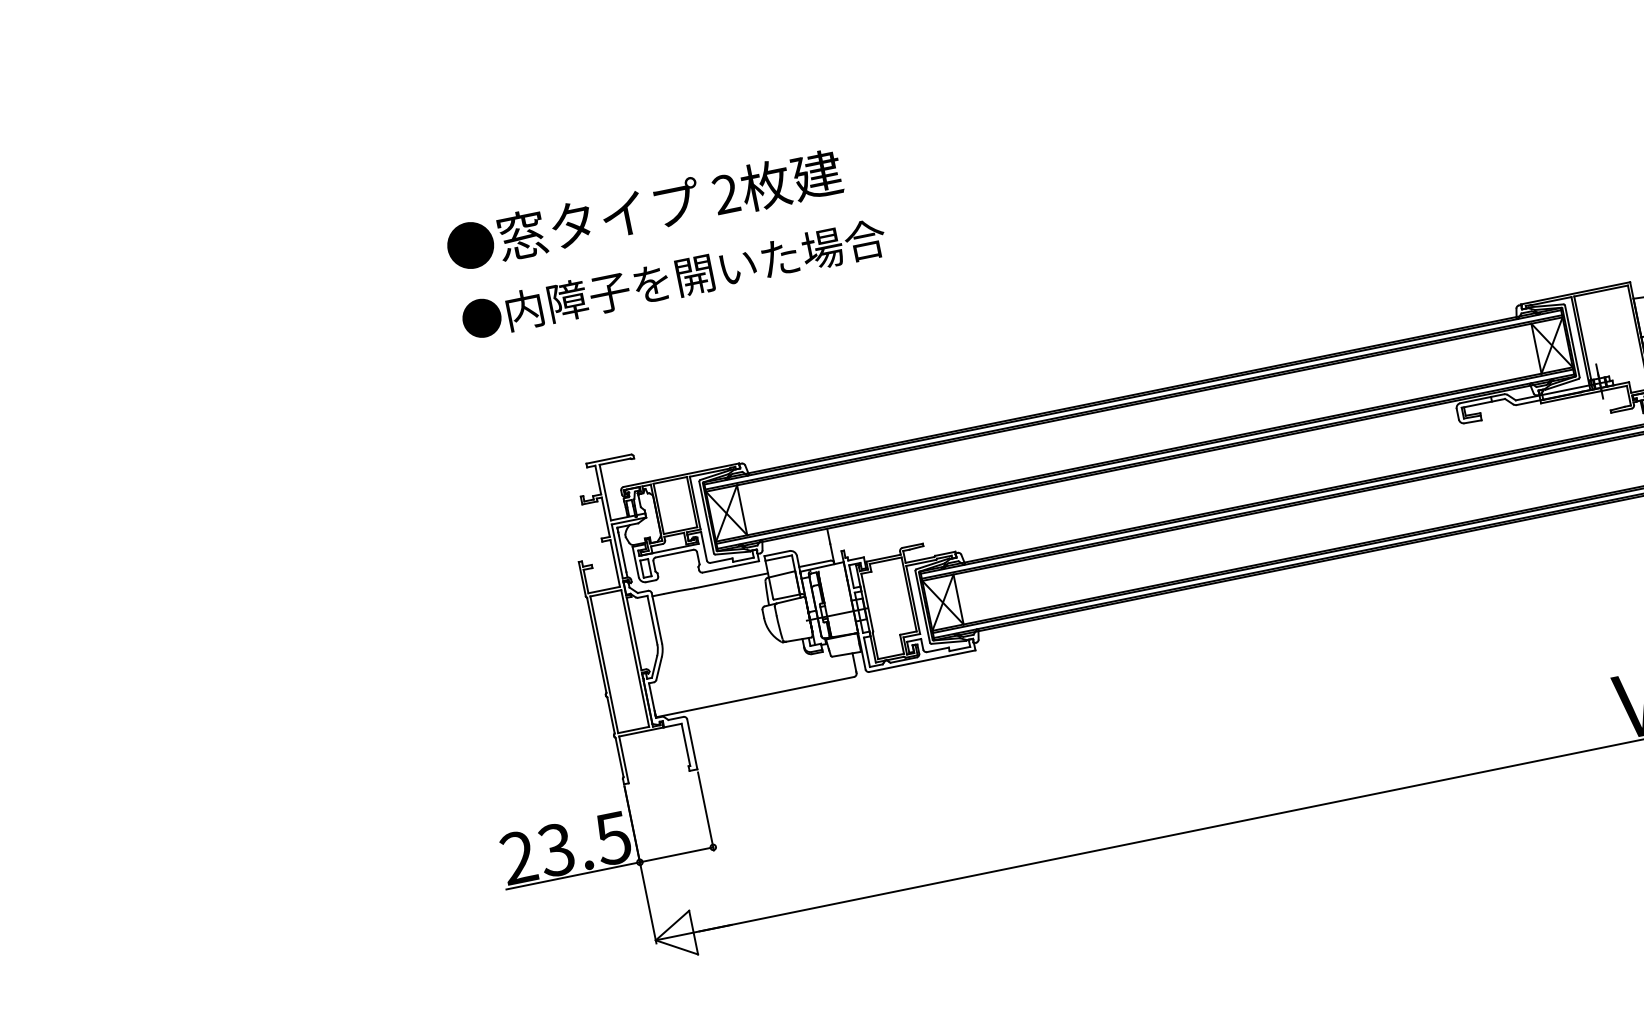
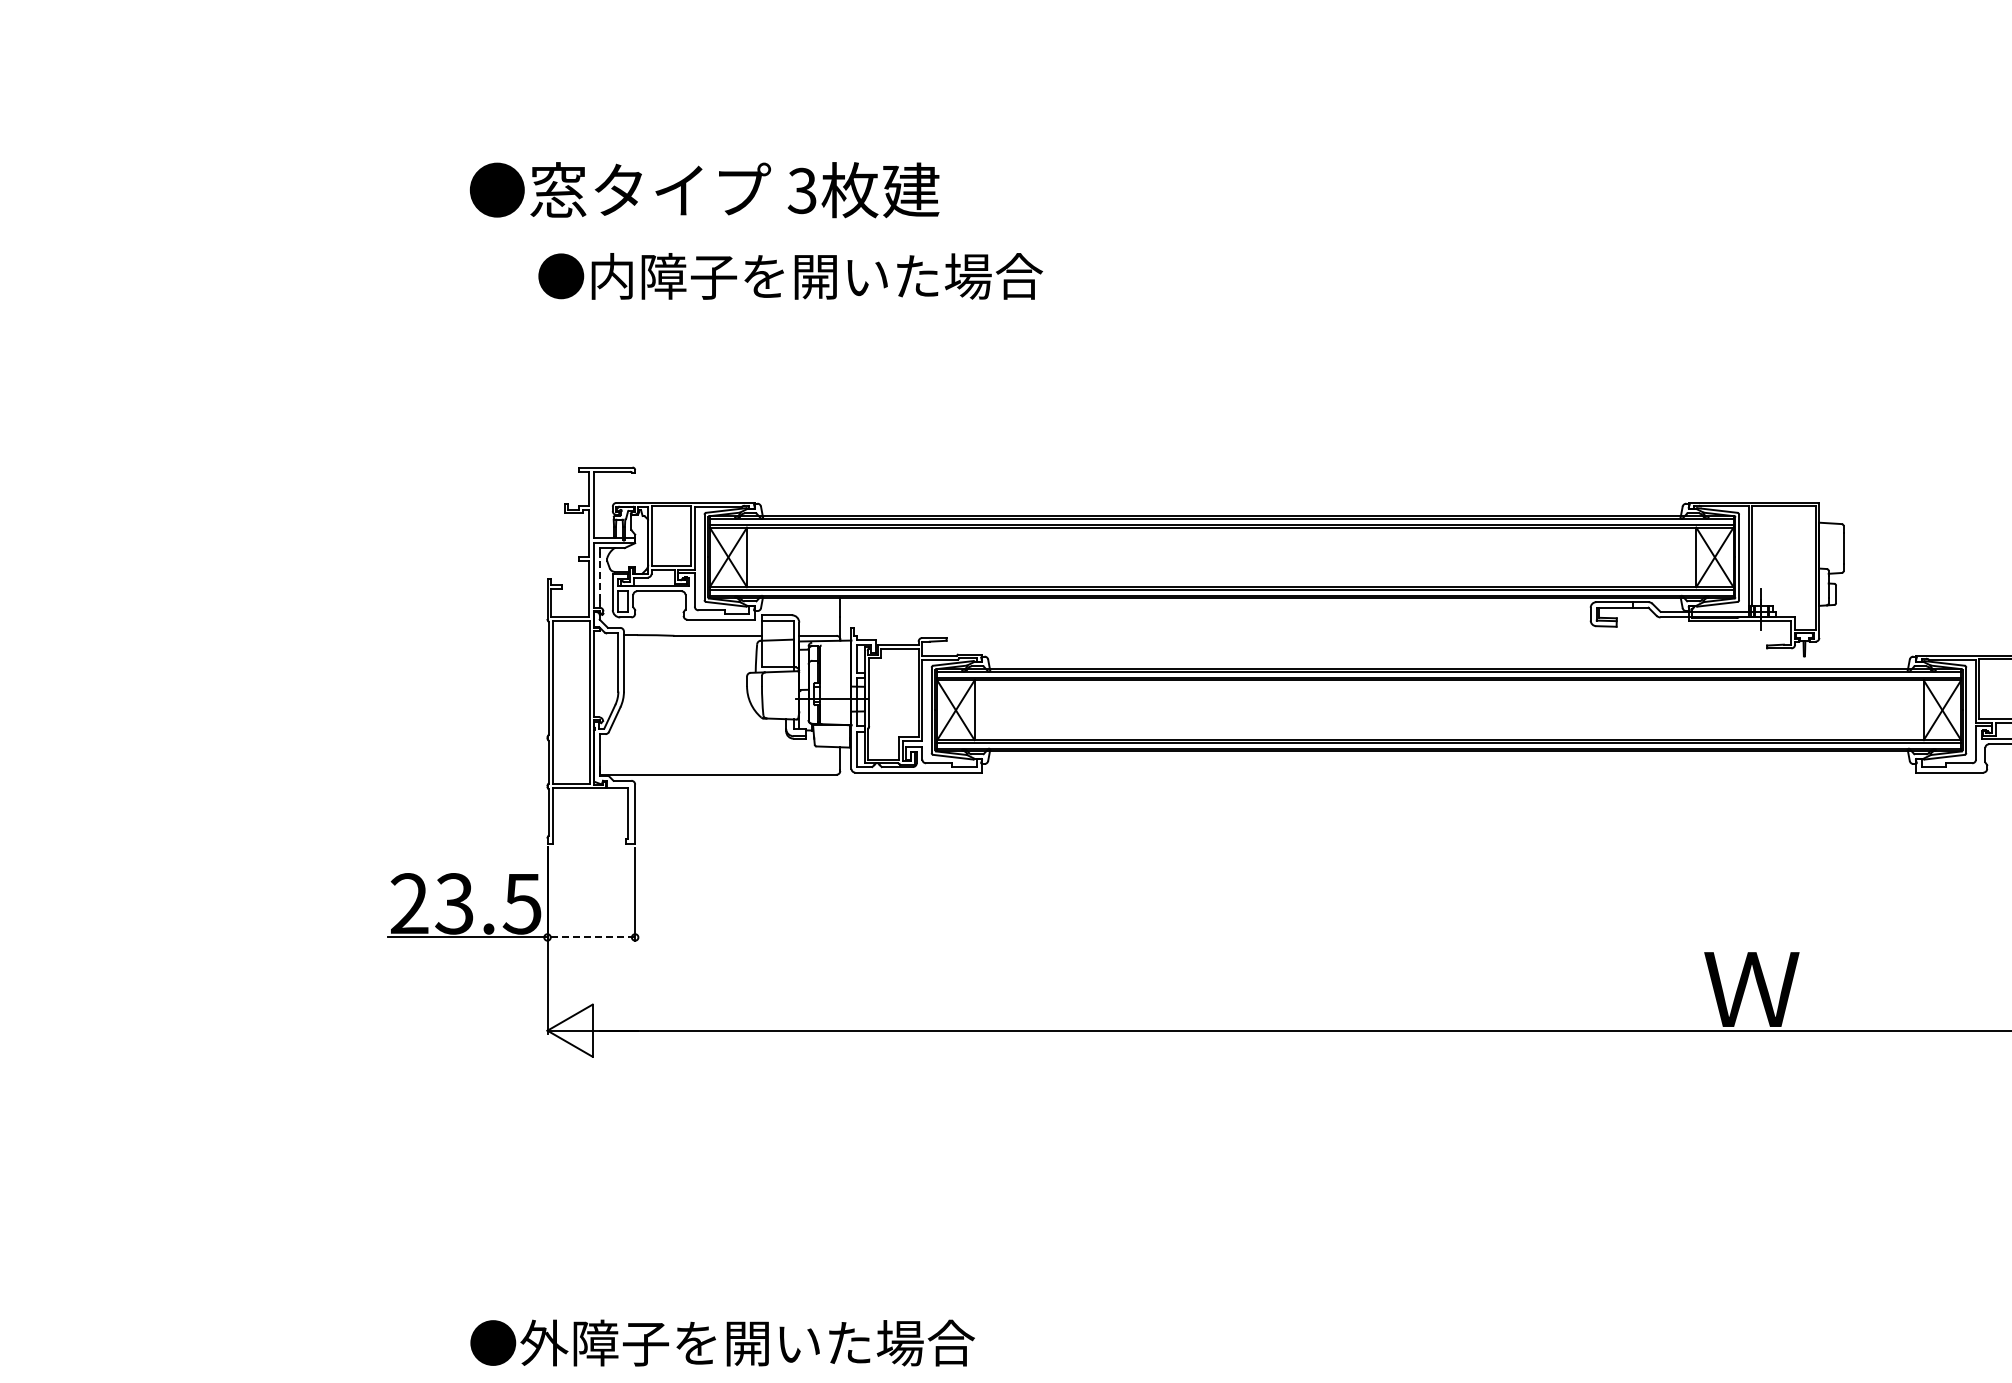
text: (725, 194) -> (801, 191), 2 -> 3
text: (673, 279) -> (790, 276), moved
line: (622, 553) -> (599, 579), solid -> dashed
line: (676, 854) -> (591, 937), solid -> dashed

